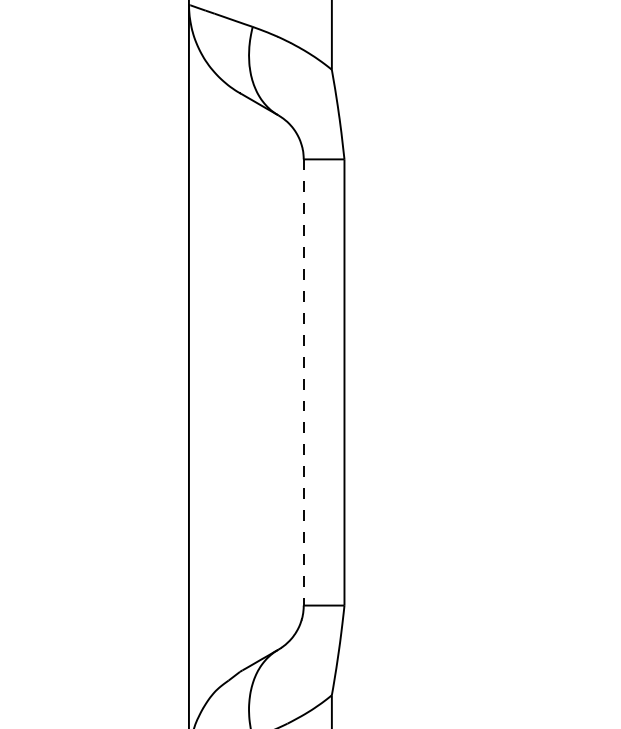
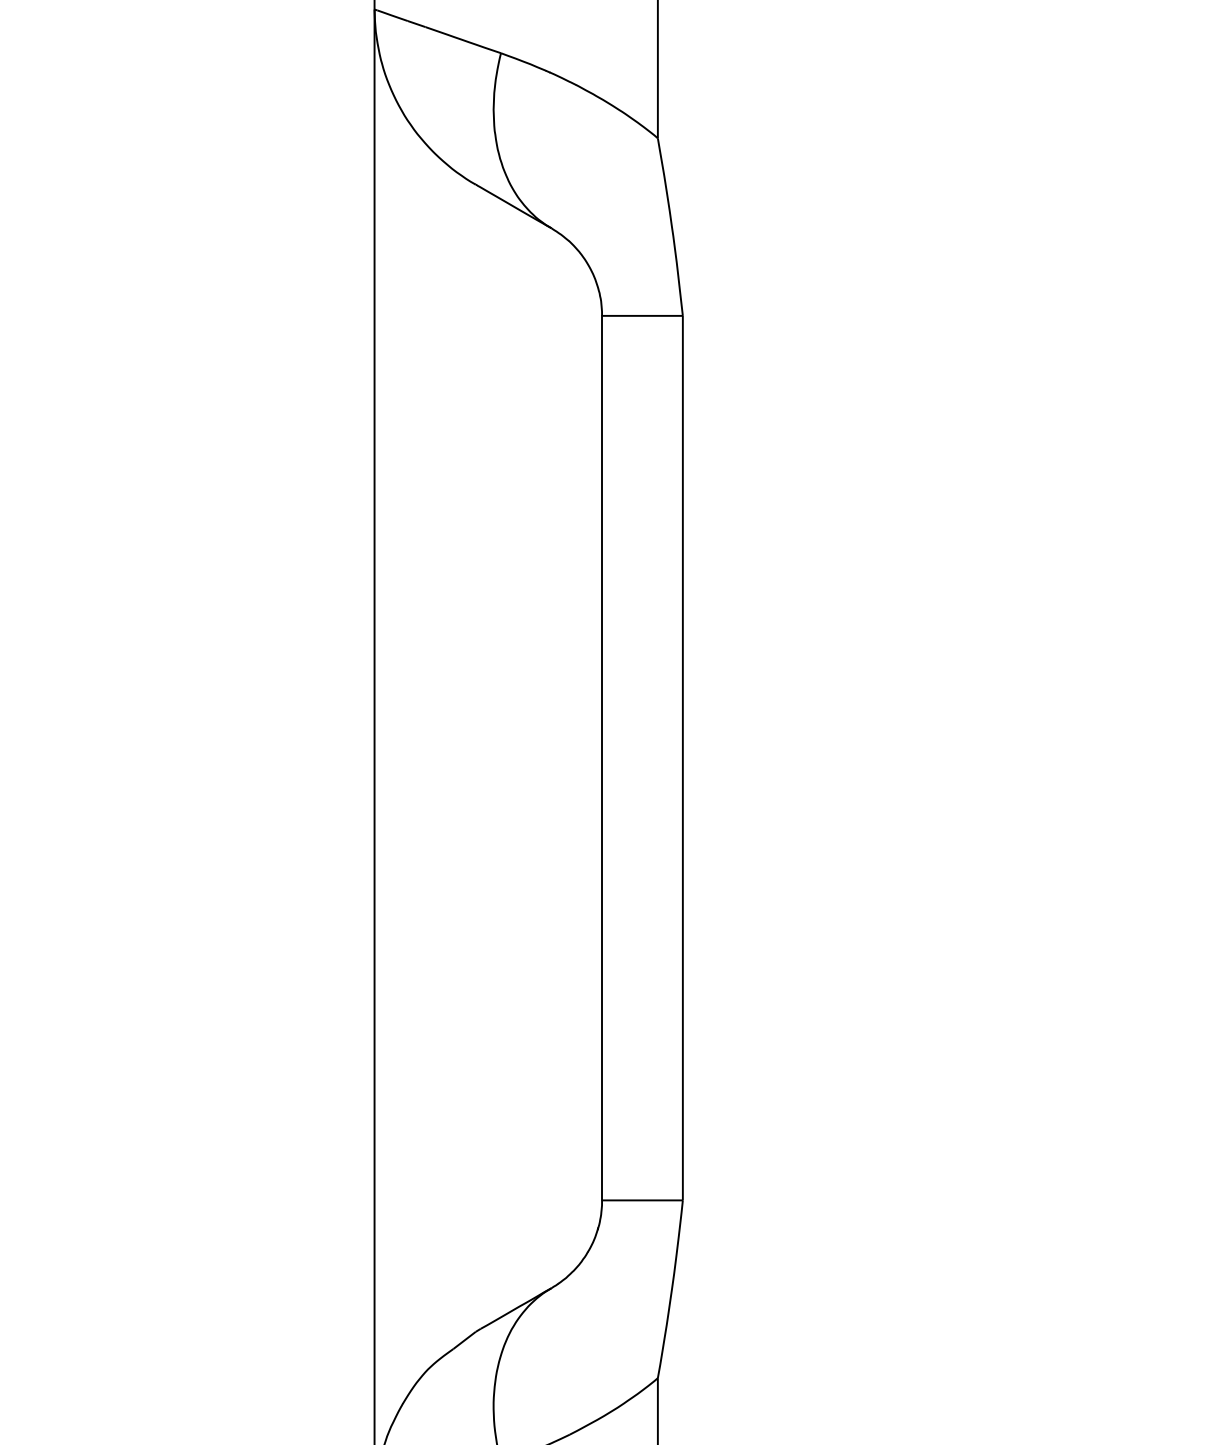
line: (303, 382) -> (601, 758), dashed -> solid

